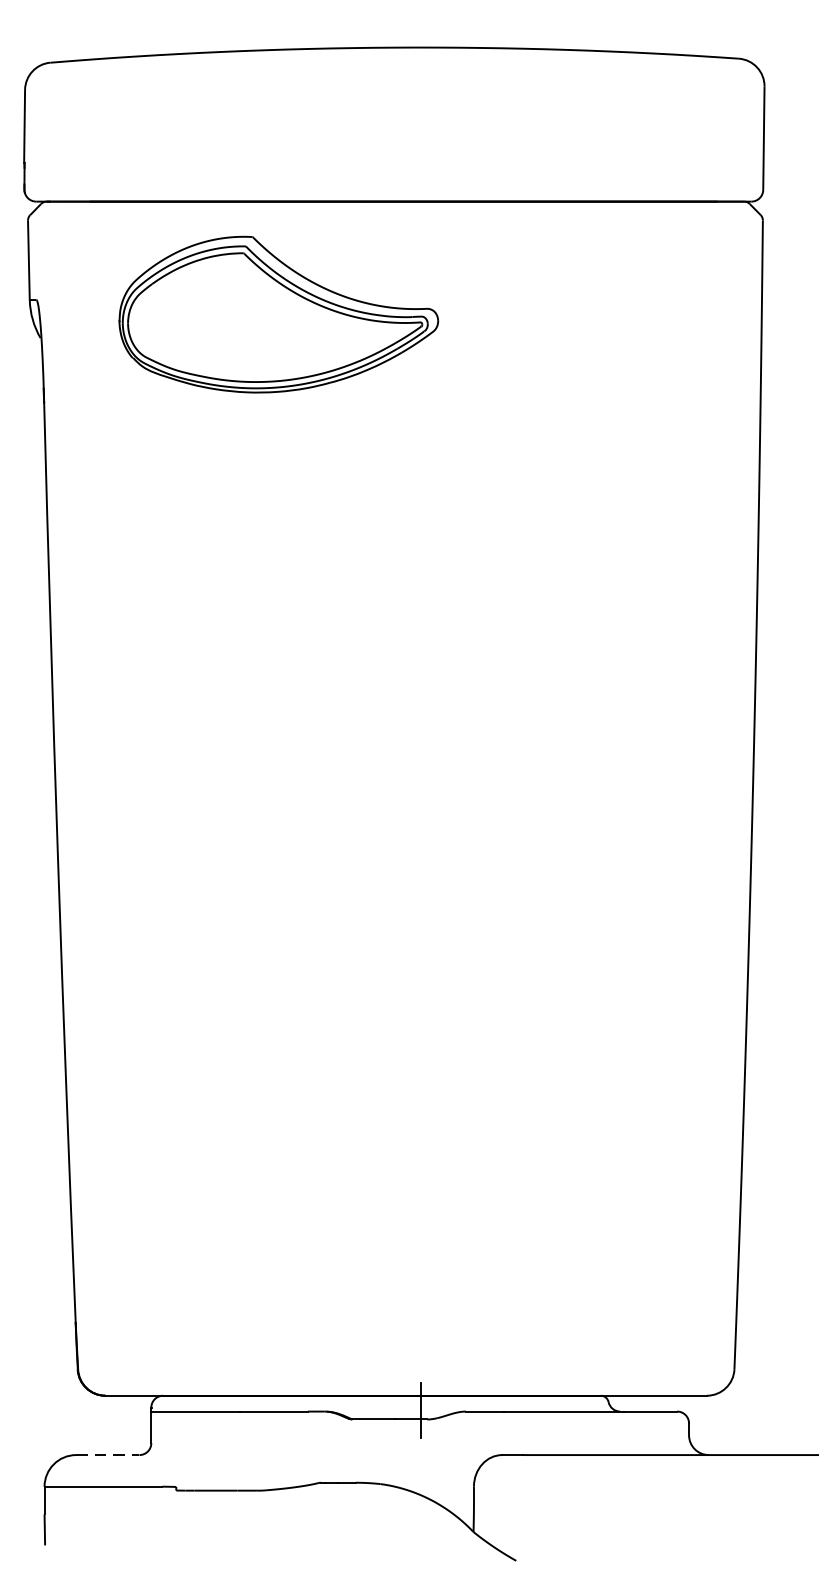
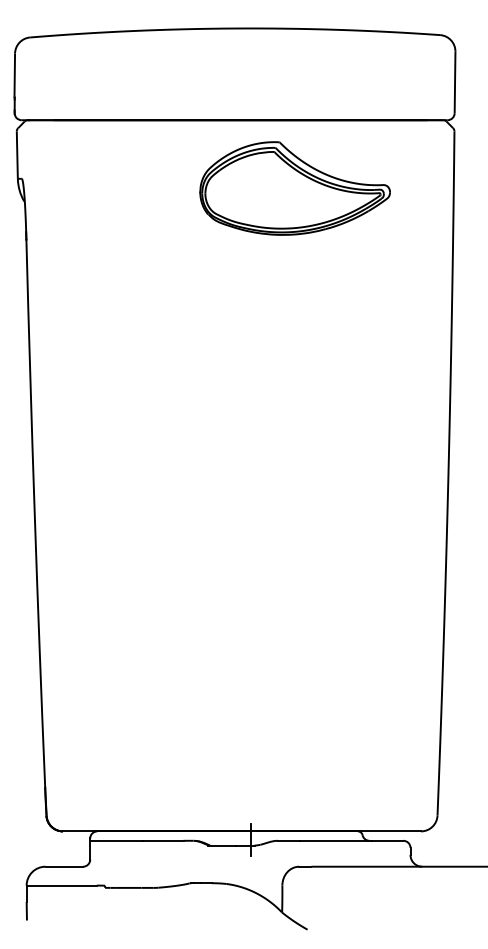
part: (277, 314) -> (294, 188), moved
line: (108, 1454) -> (64, 866), dashed -> solid

